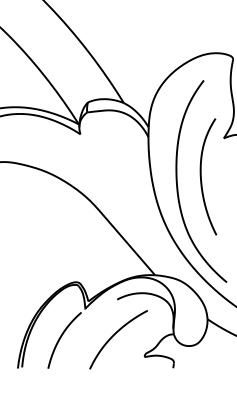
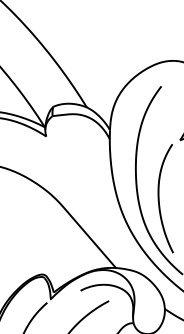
curve: (201, 176) -> (159, 198), moved

